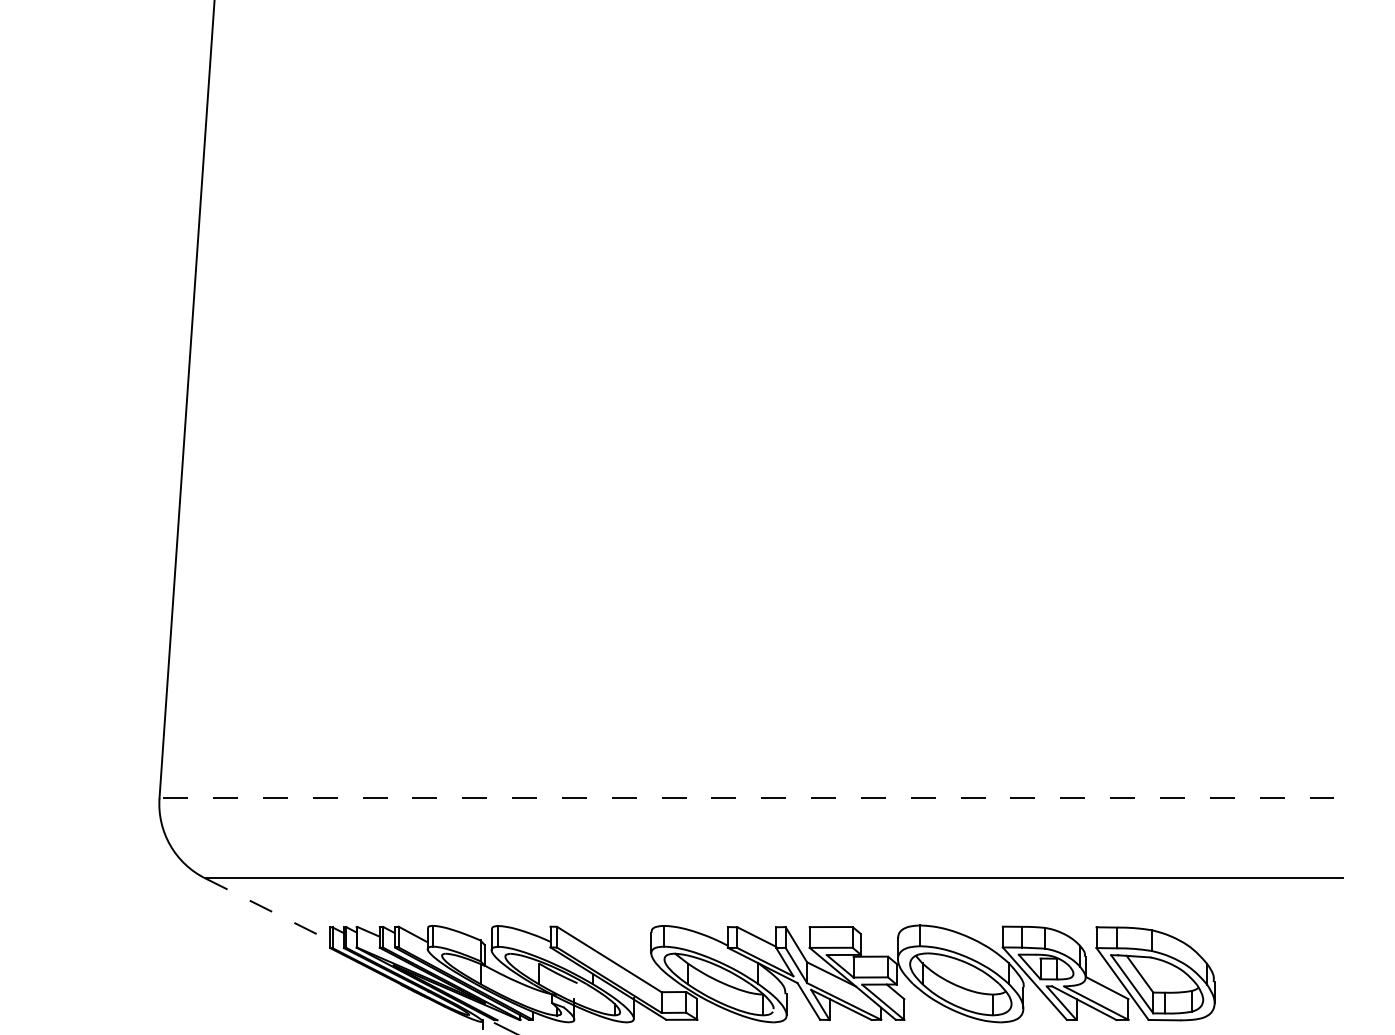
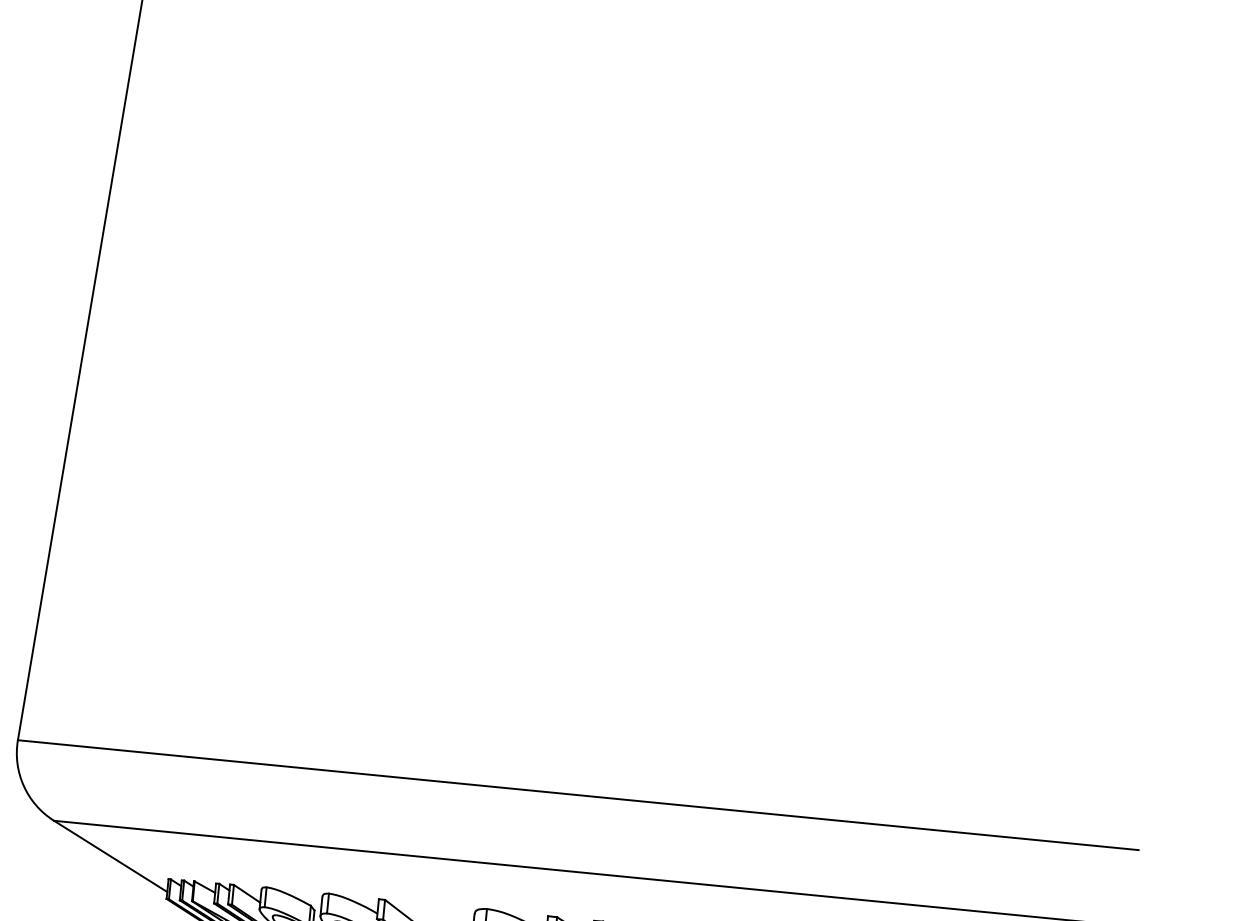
line: (746, 798) -> (577, 795), dashed -> solid
line: (267, 909) -> (110, 856), dashed -> solid

